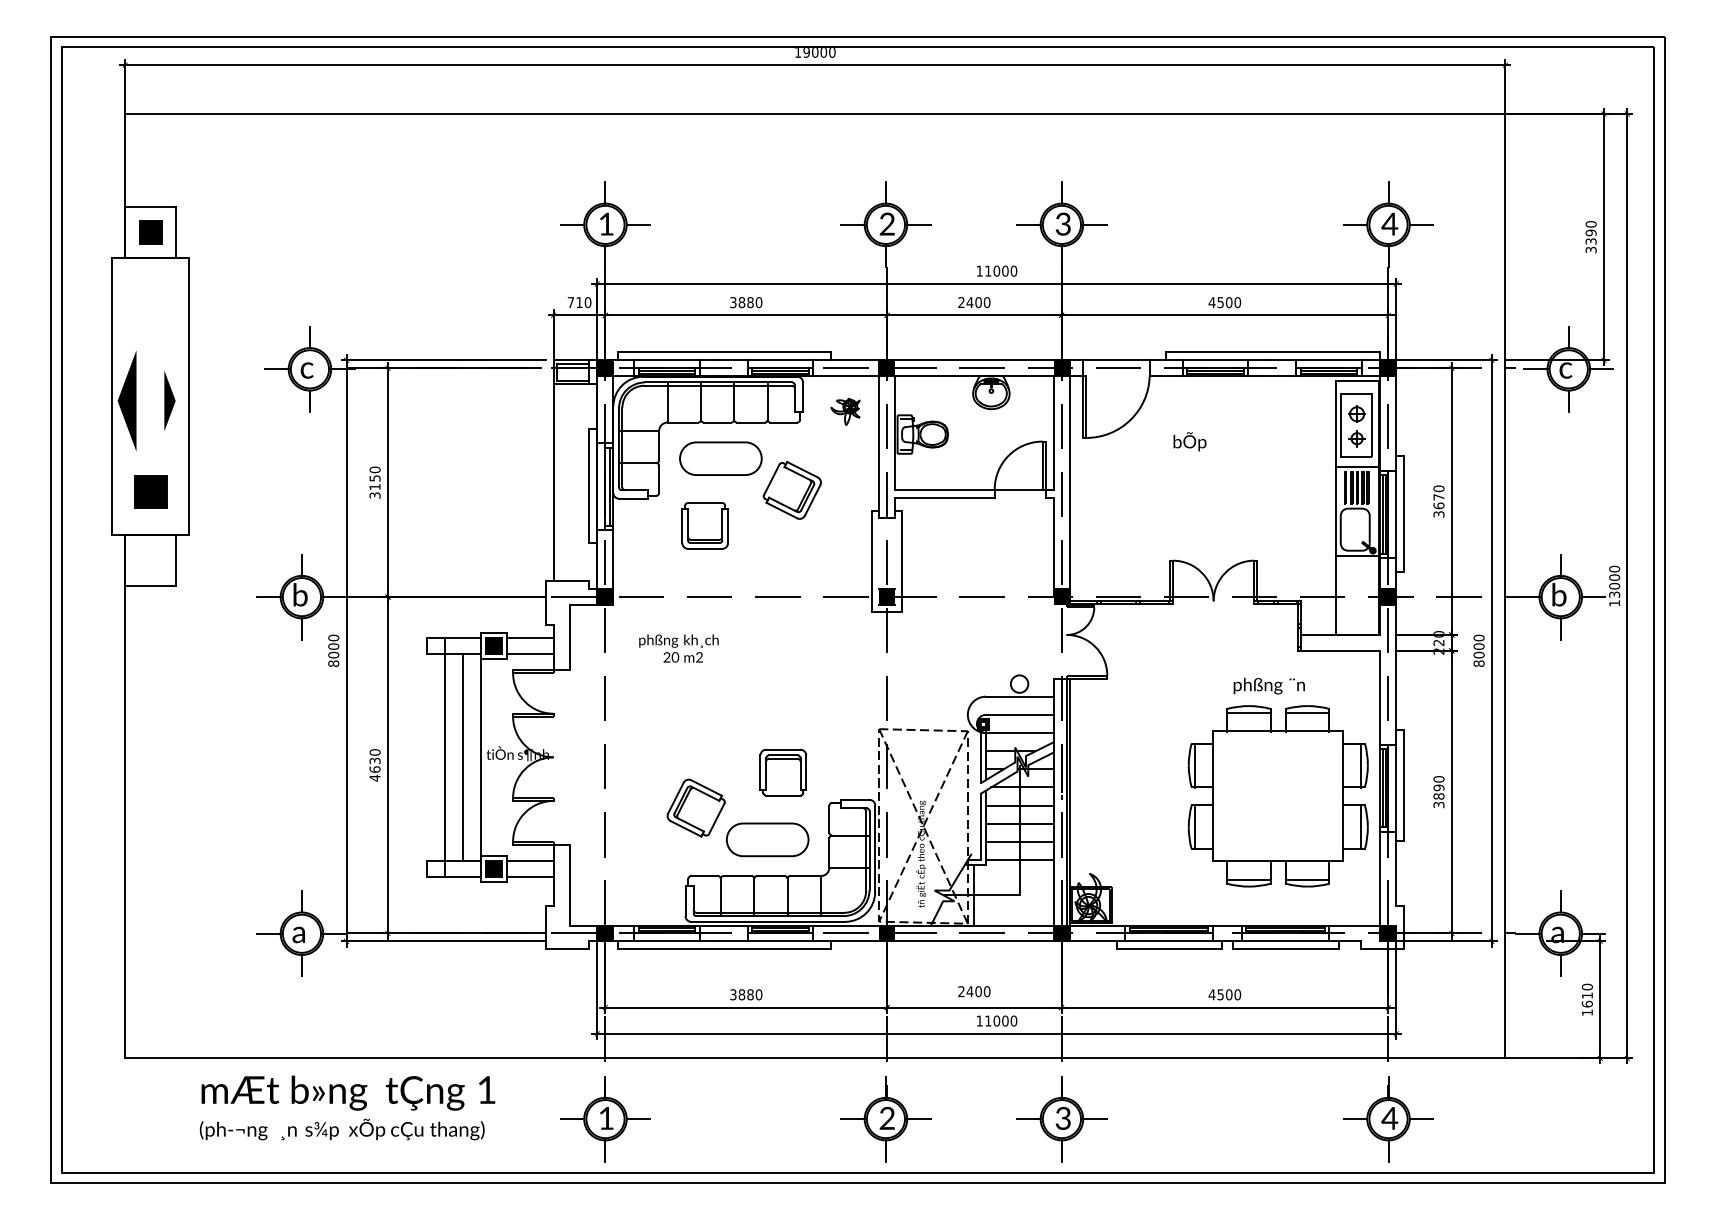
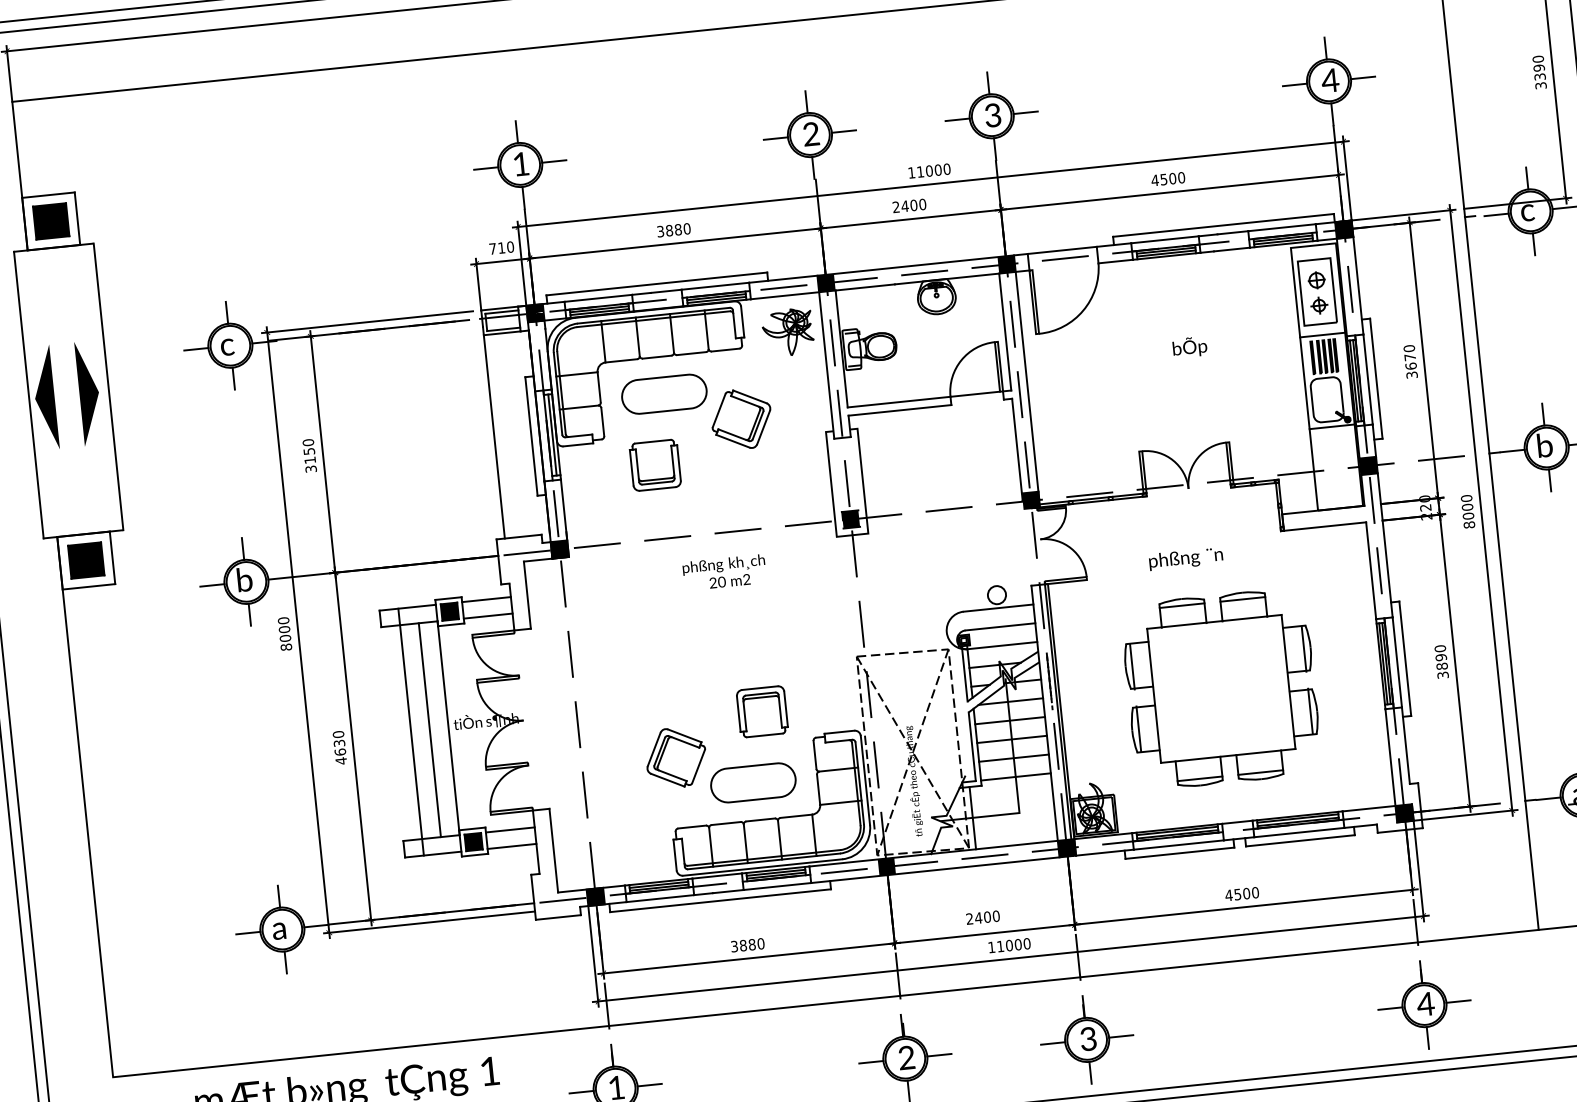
part: (150, 232) -> (51, 221), size x1.43
part: (169, 400) -> (88, 392), size x1.67
part: (845, 411) -> (788, 332), size x1.67
text: (1189, 441) -> (1189, 347), moved
part: (150, 491) -> (86, 560), moved
text: (678, 648) -> (724, 572), moved
text: (1268, 685) -> (1185, 558), moved
part: (1277, 796) -> (1220, 689), moved

